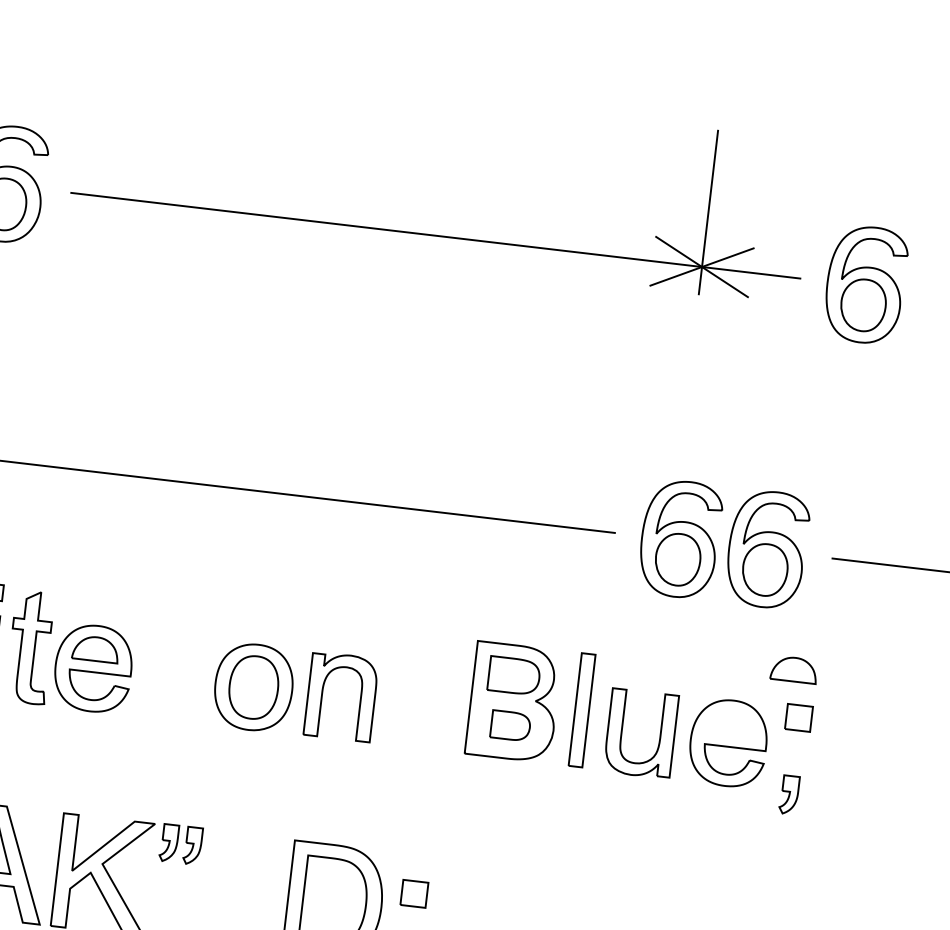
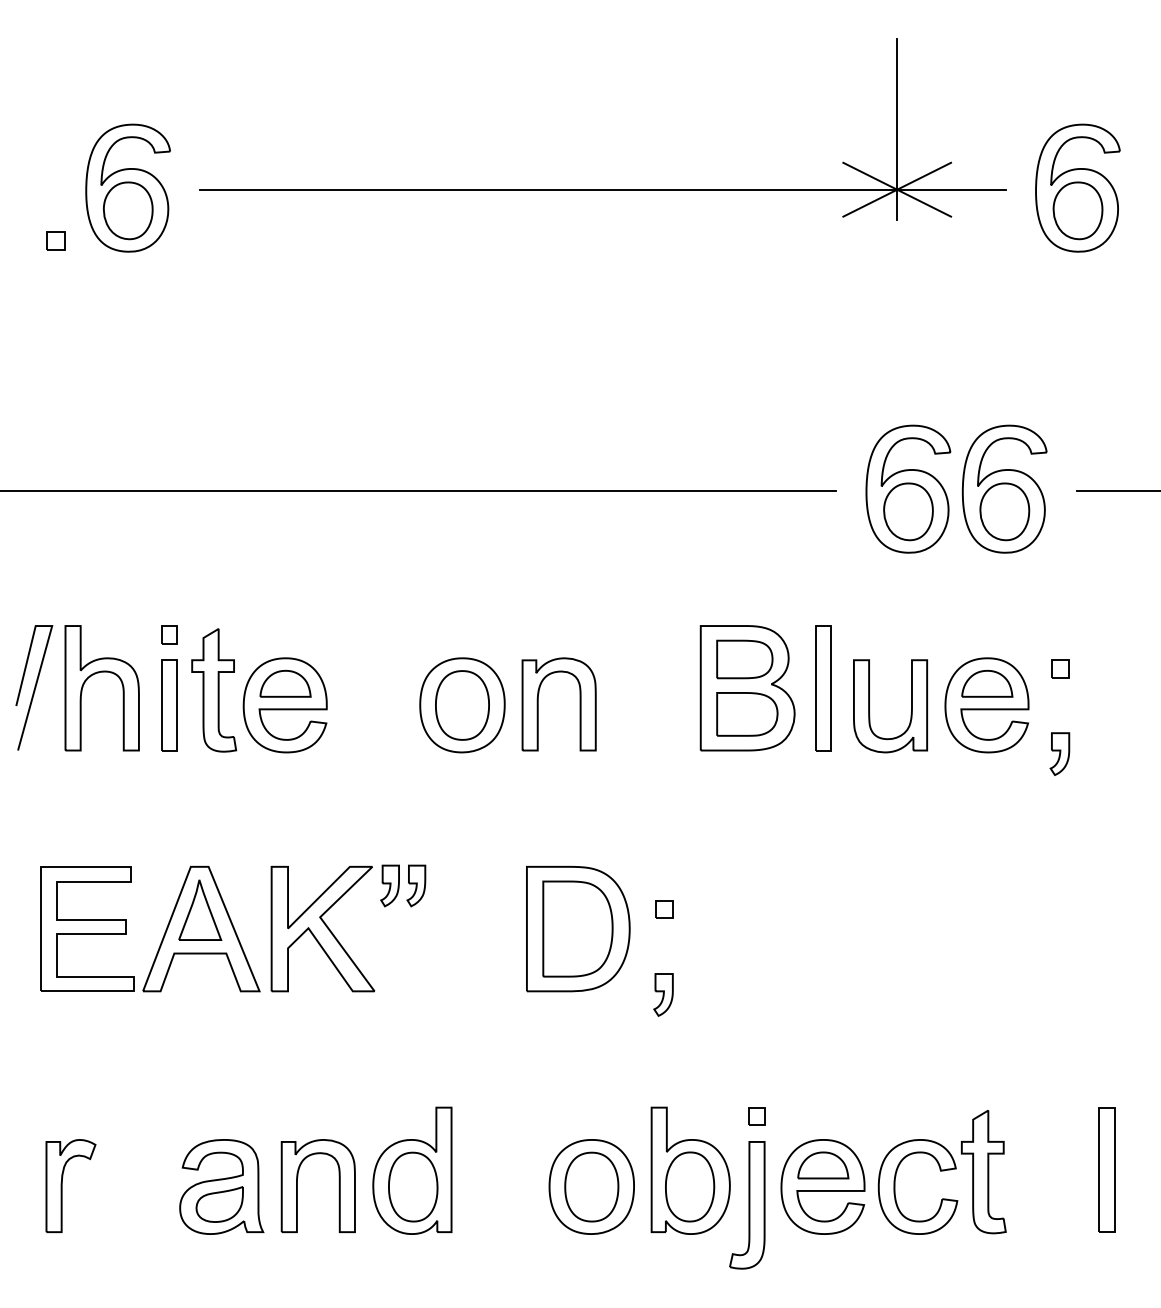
part: (794, 669) -> (987, 683), moved
part: (798, 717) -> (1060, 668), size x0.62
part: (510, 725) -> (747, 714), size x1.43
part: (414, 893) -> (664, 909), size x0.62

